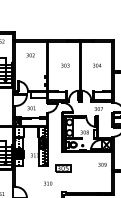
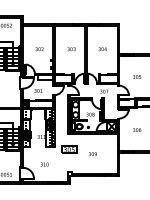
text: (30, 55) -> (39, 49), moved
text: (102, 165) -> (92, 154), moved
text: (47, 183) -> (44, 164), moved

